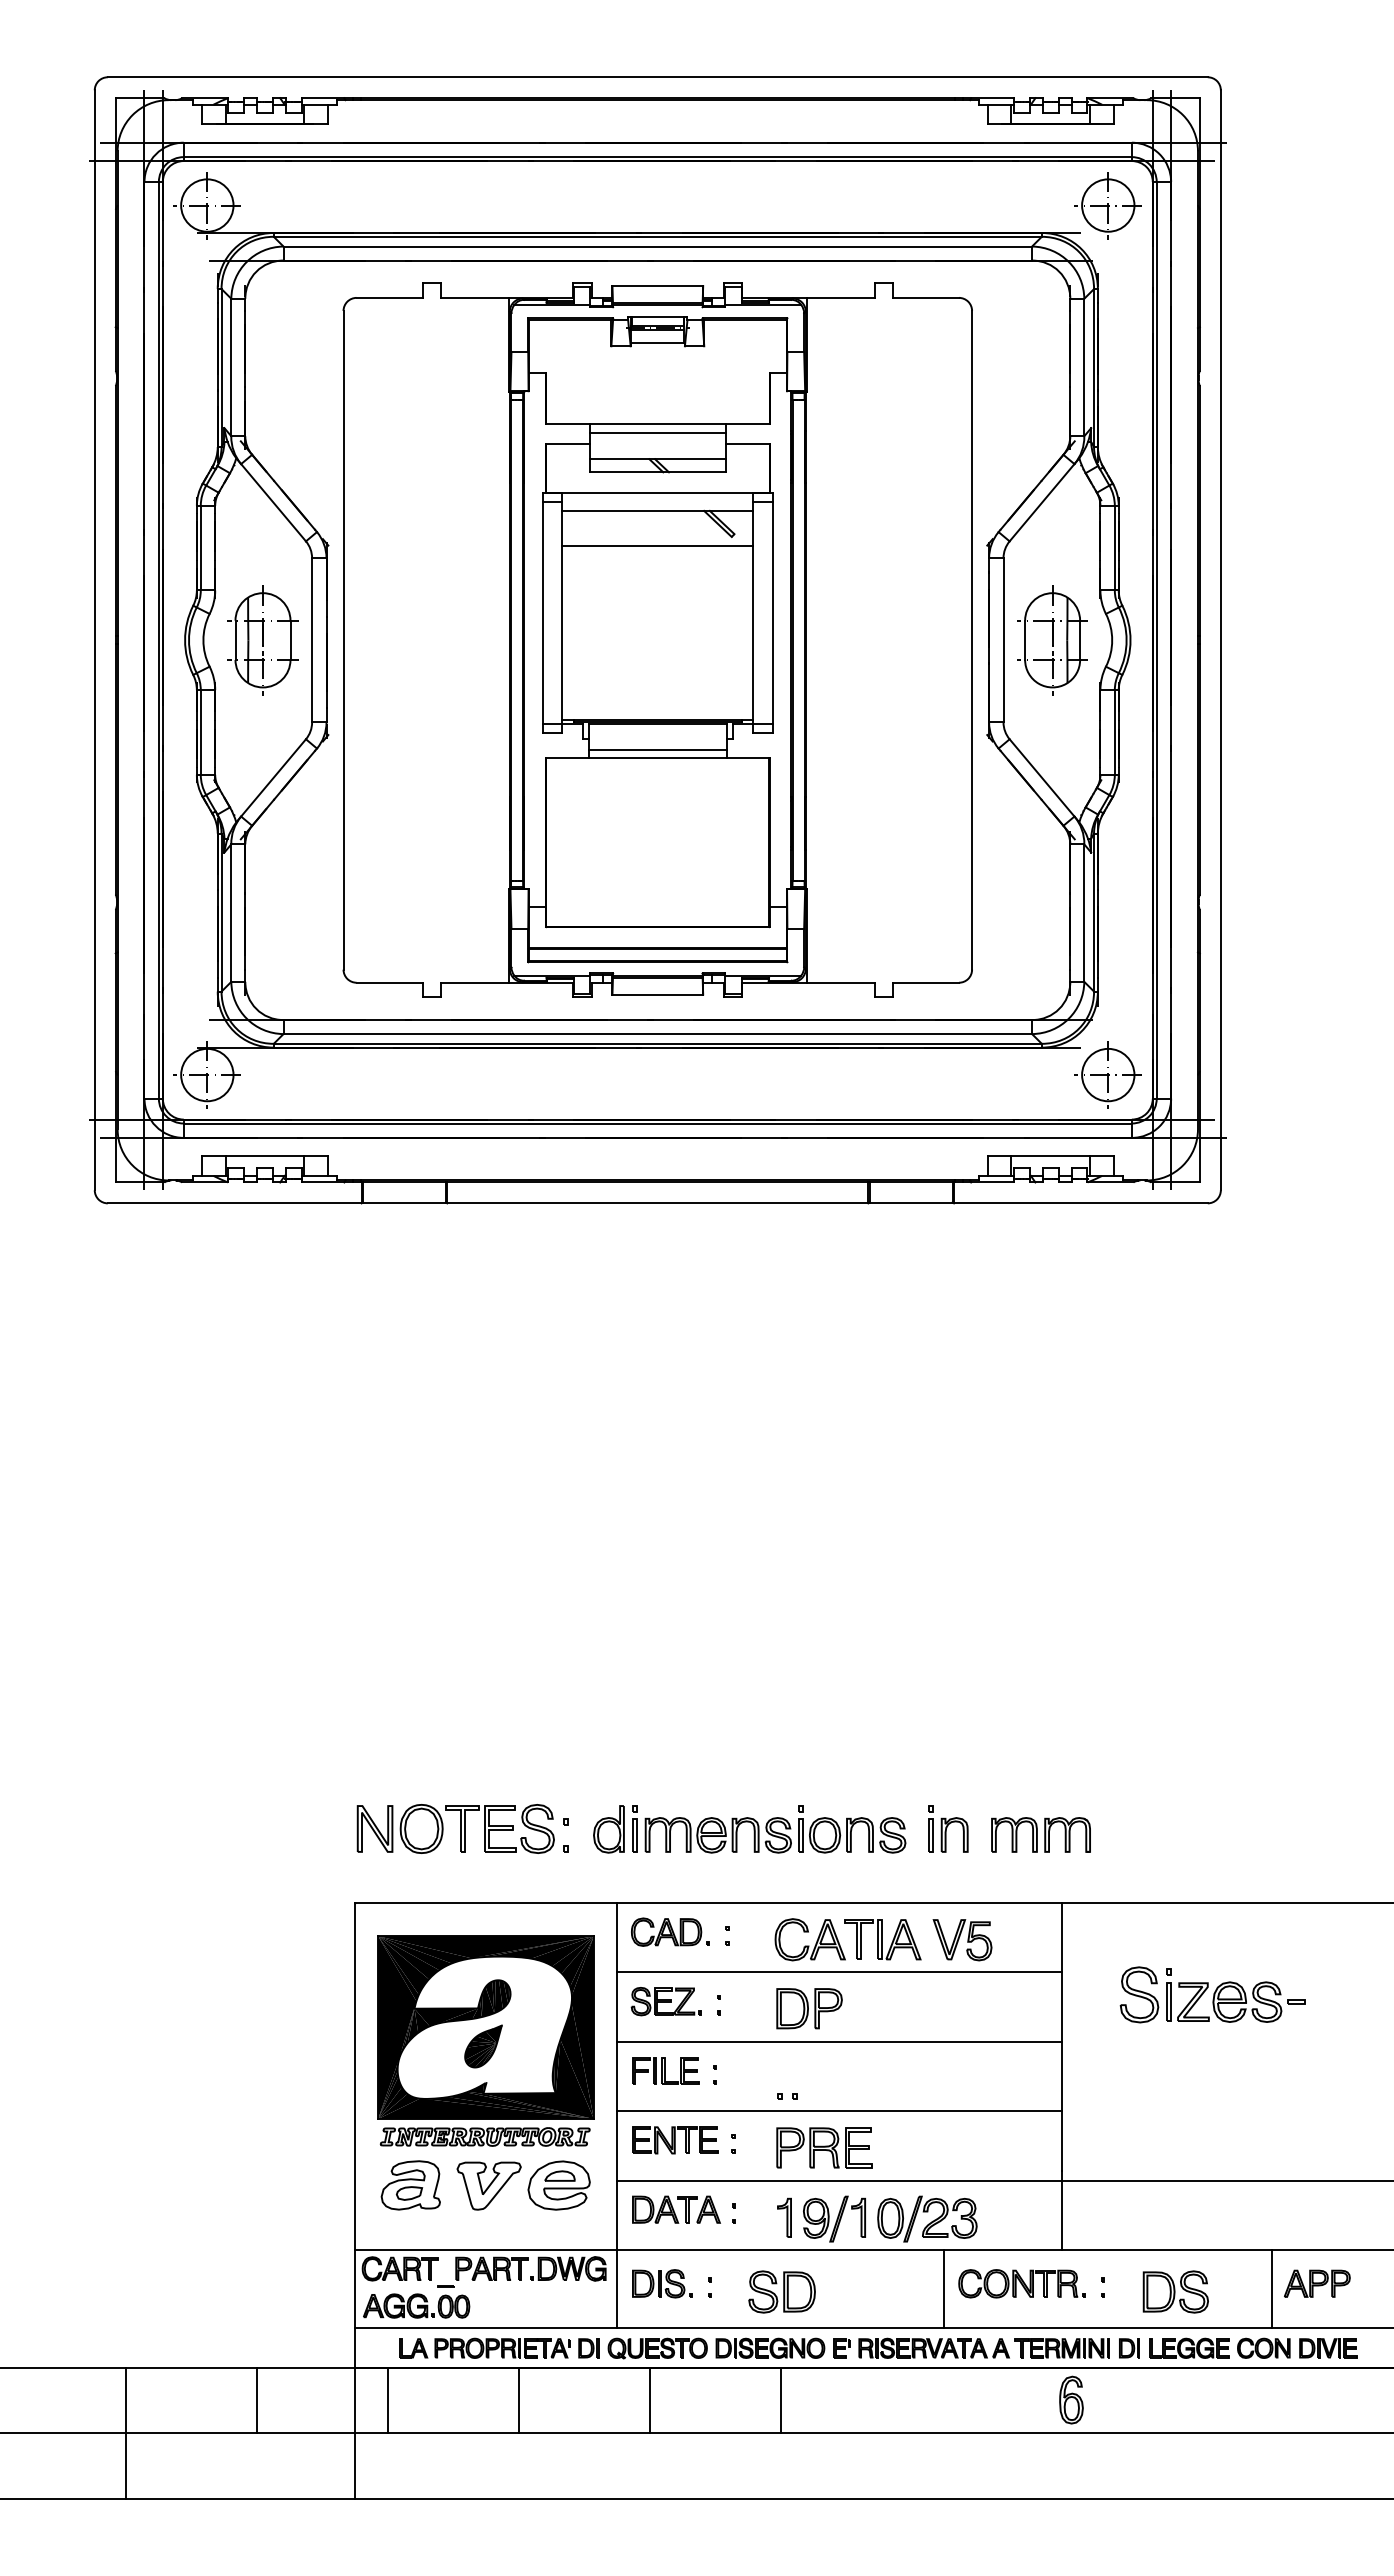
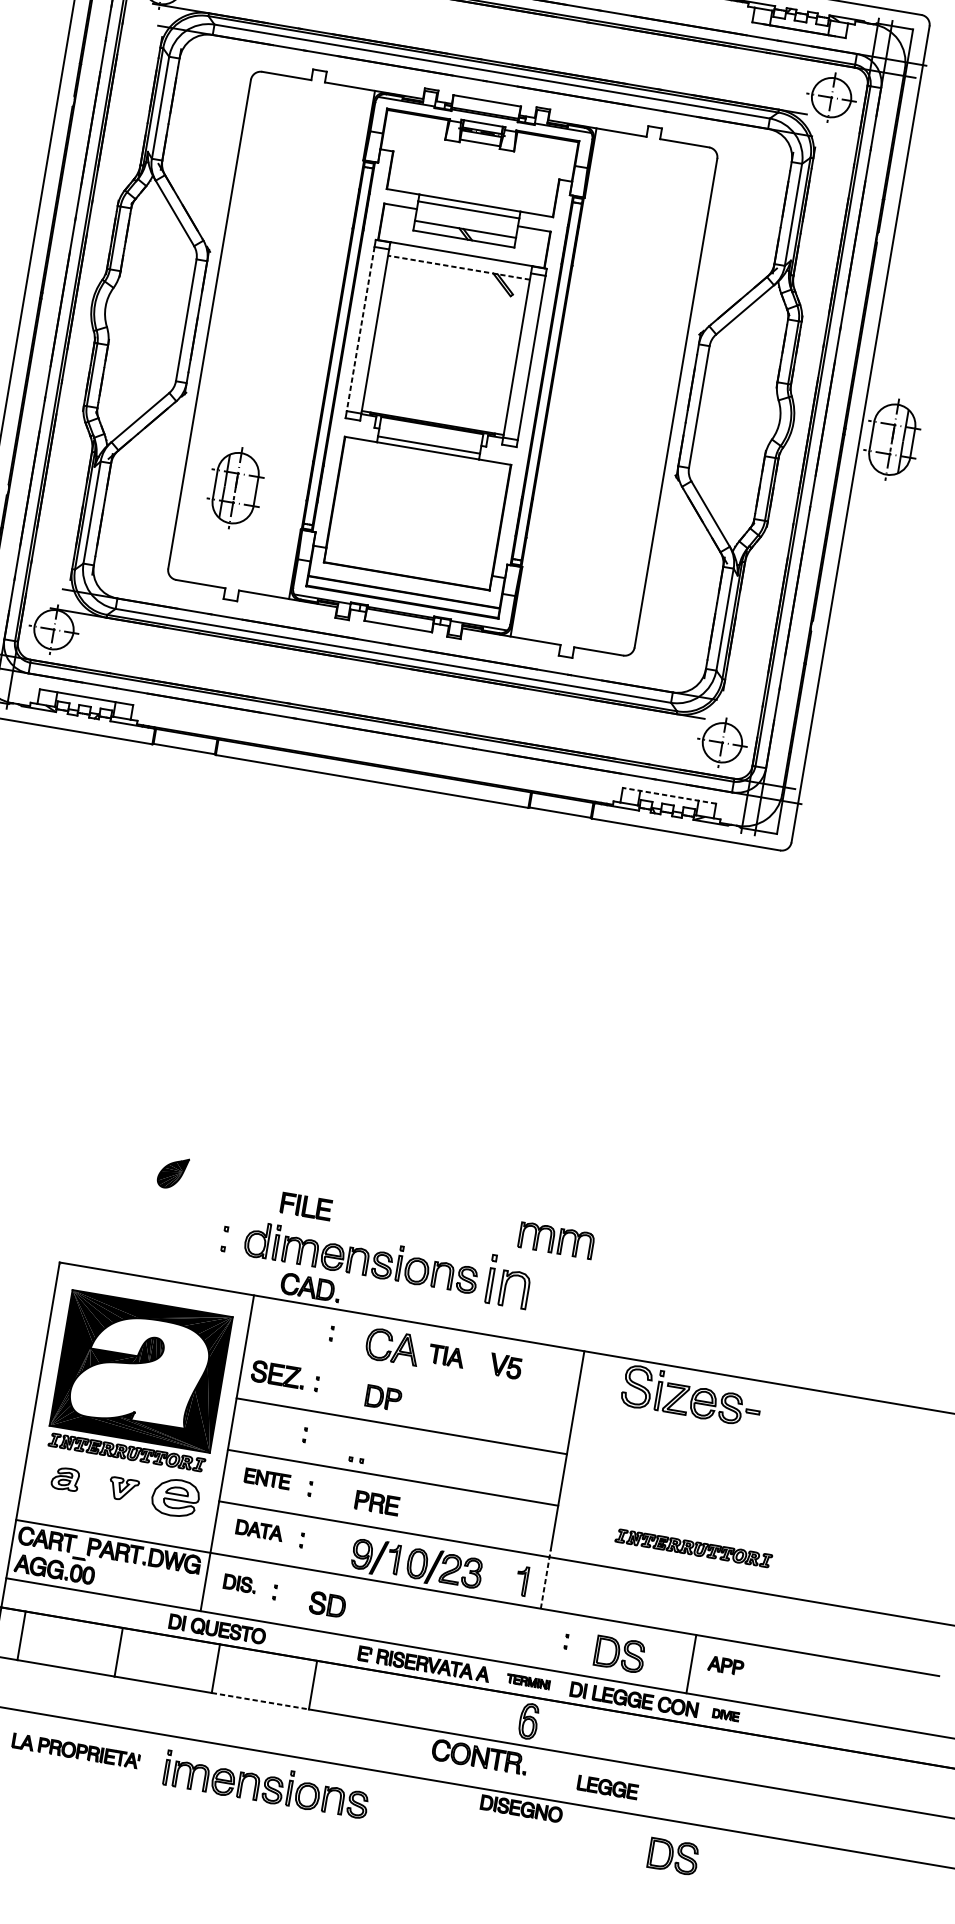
line: (657, 510) -> (458, 267), solid -> dashed
line: (657, 546) -> (454, 294), removed
line: (542, 613) -> (360, 329), solid -> dashed
part: (262, 640) -> (235, 488), moved
part: (1052, 640) -> (892, 439), moved
line: (1050, 1156) -> (669, 795), solid -> dashed
part: (455, 1828) -> (143, 1219), removed
part: (948, 1828) -> (509, 1281), size x1.4
part: (1040, 1834) -> (556, 1240), moved
part: (670, 1931) -> (310, 1287), moved
part: (882, 1939) -> (446, 1355), size x0.6
part: (962, 1940) -> (505, 1366), size x0.7
line: (839, 1972) -> (410, 1374), removed
part: (1212, 1994) -> (691, 1395), moved
part: (809, 2008) -> (383, 1397), size x0.7
part: (483, 2046) -> (172, 1172), moved
part: (665, 2070) -> (306, 1206), moved
part: (1248, 2136) -> (693, 1547), added
part: (675, 2140) -> (267, 1479), size x0.7
part: (824, 2147) -> (377, 1502), size x0.6
part: (410, 2185) -> (65, 1479), size x0.6
part: (488, 2185) -> (123, 1488), size x0.6
part: (676, 2209) -> (259, 1530), size x0.7
line: (1062, 2210) -> (546, 1579), solid -> dashed
part: (784, 2217) -> (522, 1580), moved
part: (662, 2283) -> (240, 1583), size x0.7
part: (1021, 2283) -> (479, 1756), moved
part: (1317, 2283) -> (726, 1665), size x0.7
line: (944, 2288) -> (448, 1622), removed
part: (781, 2291) -> (327, 1604), size x0.7
part: (484, 2347) -> (75, 1750), moved
part: (770, 2347) -> (521, 1808), moved
part: (1061, 2348) -> (527, 1681), size x0.6
part: (1328, 2348) -> (726, 1715), size x0.6
line: (715, 2433) -> (260, 1701), solid -> dashed
part: (1189, 2468) -> (607, 1786), added
part: (742, 2541) -> (267, 1784), added
part: (1290, 2544) -> (673, 1855), added

